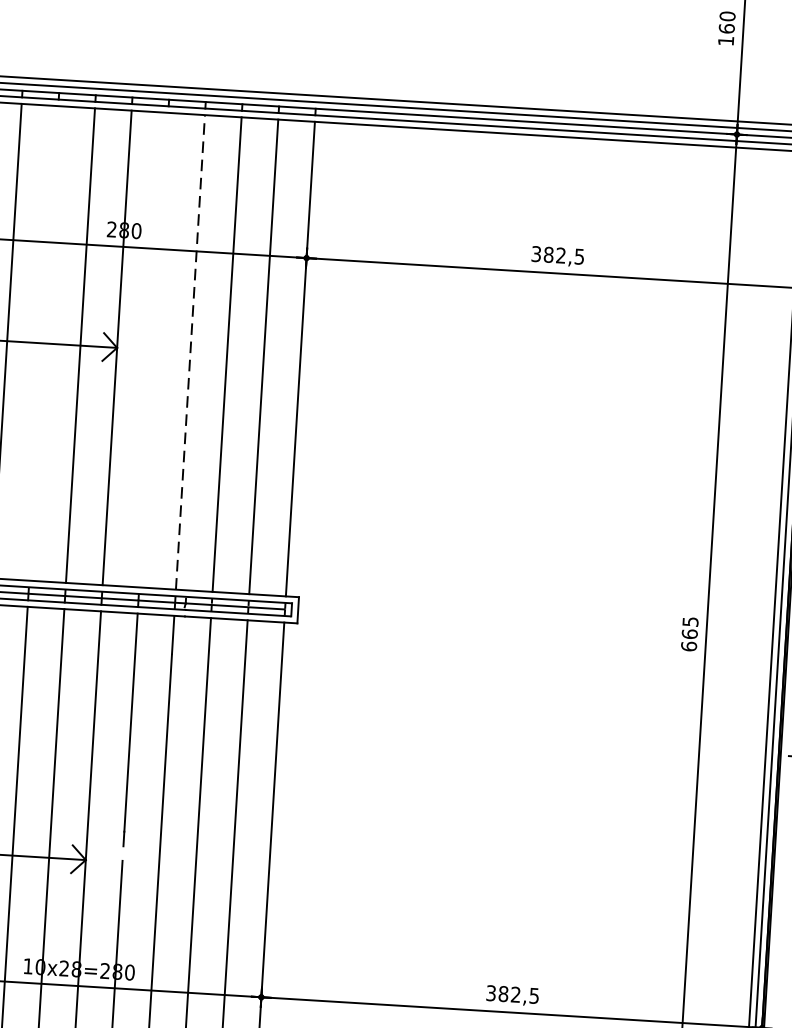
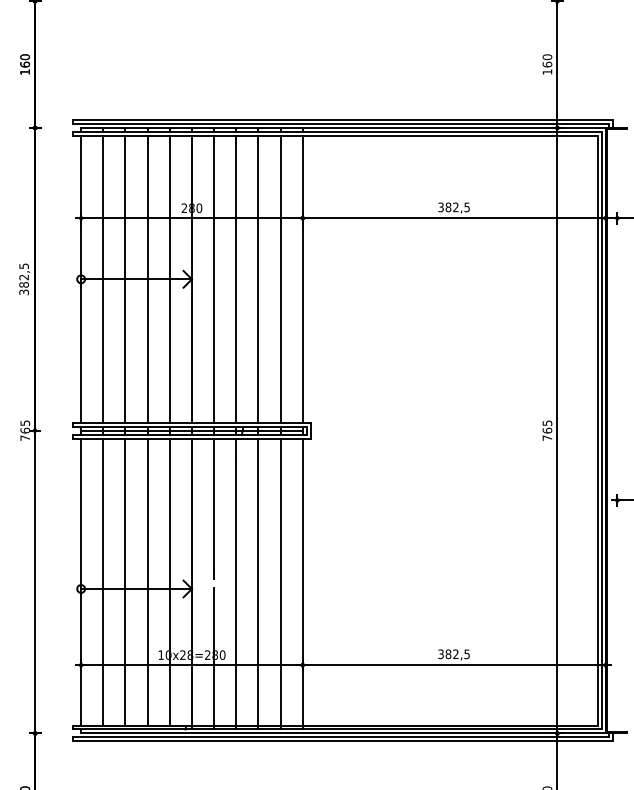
line: (43, 342) -> (147, 278), added
line: (154, 348) -> (214, 278), added
line: (190, 351) -> (236, 278), dashed -> solid
text: (689, 645) -> (547, 437), 665 -> 765

